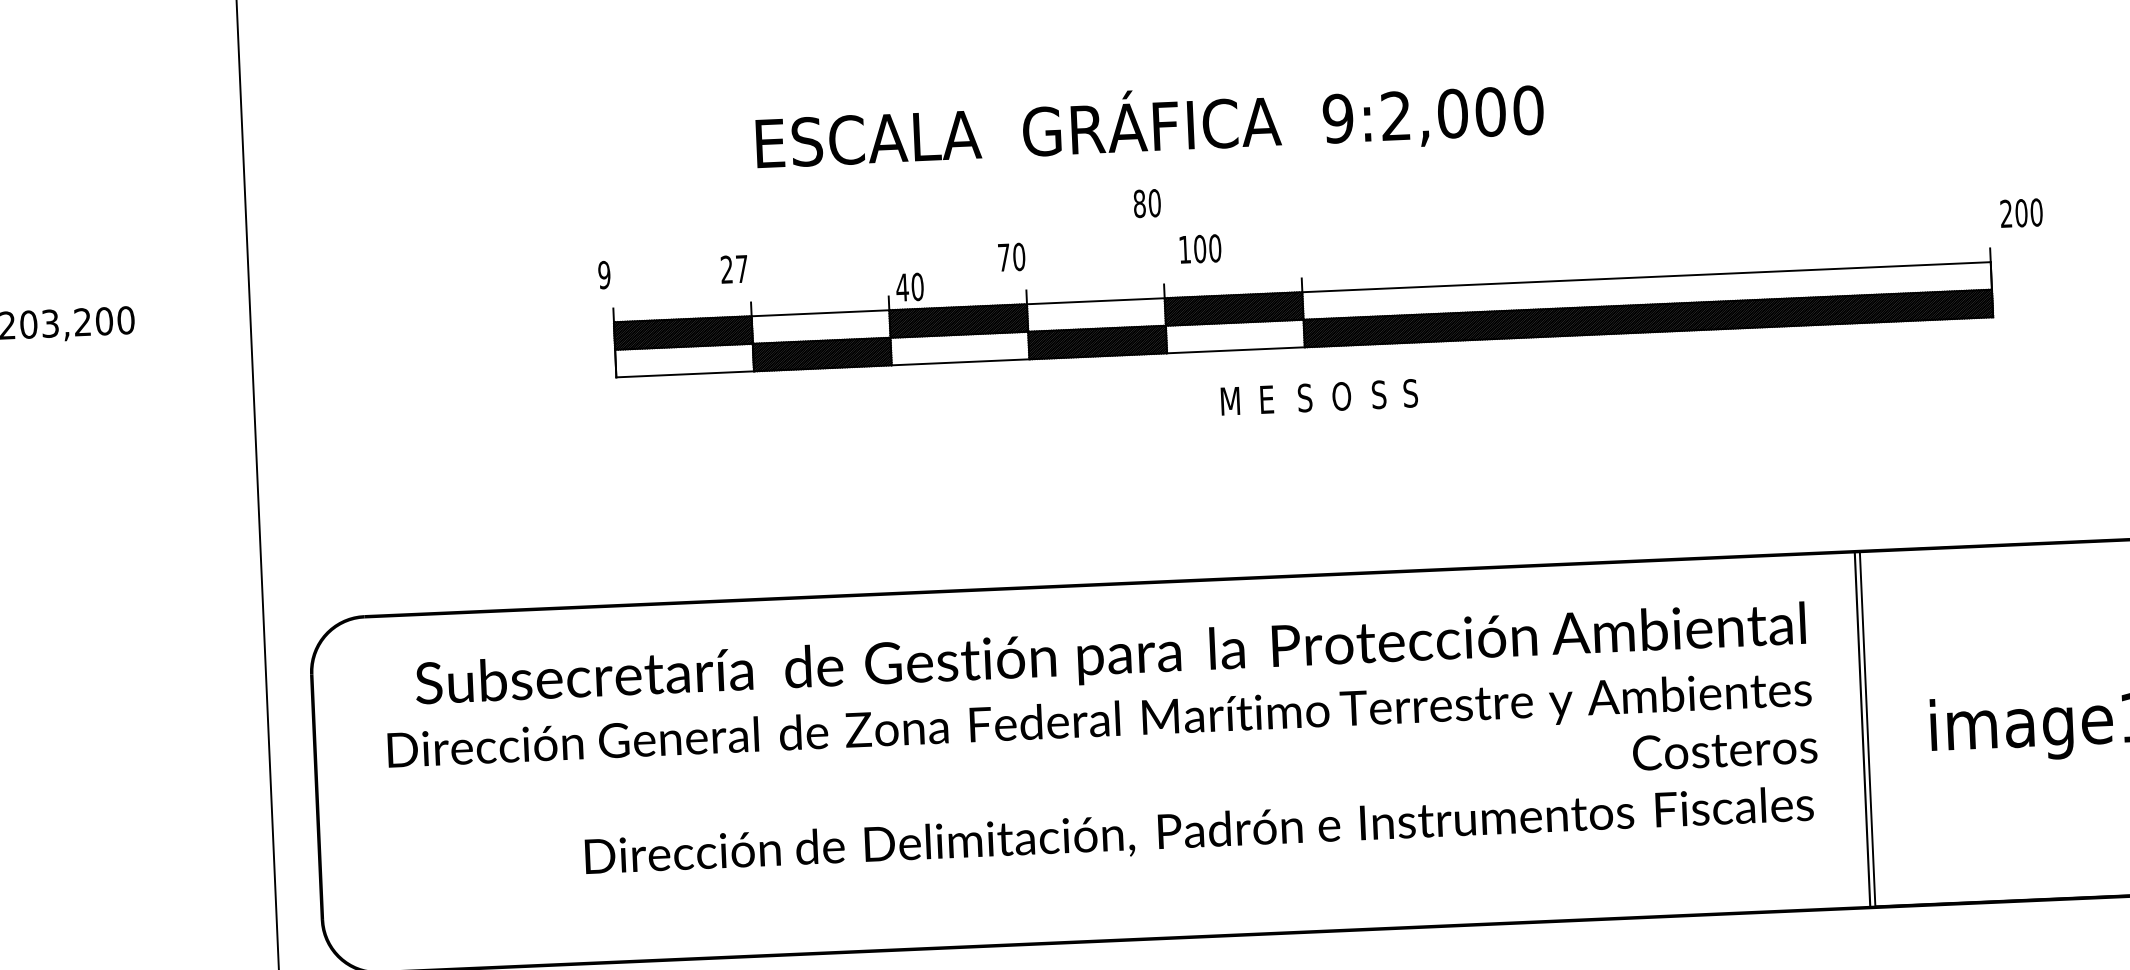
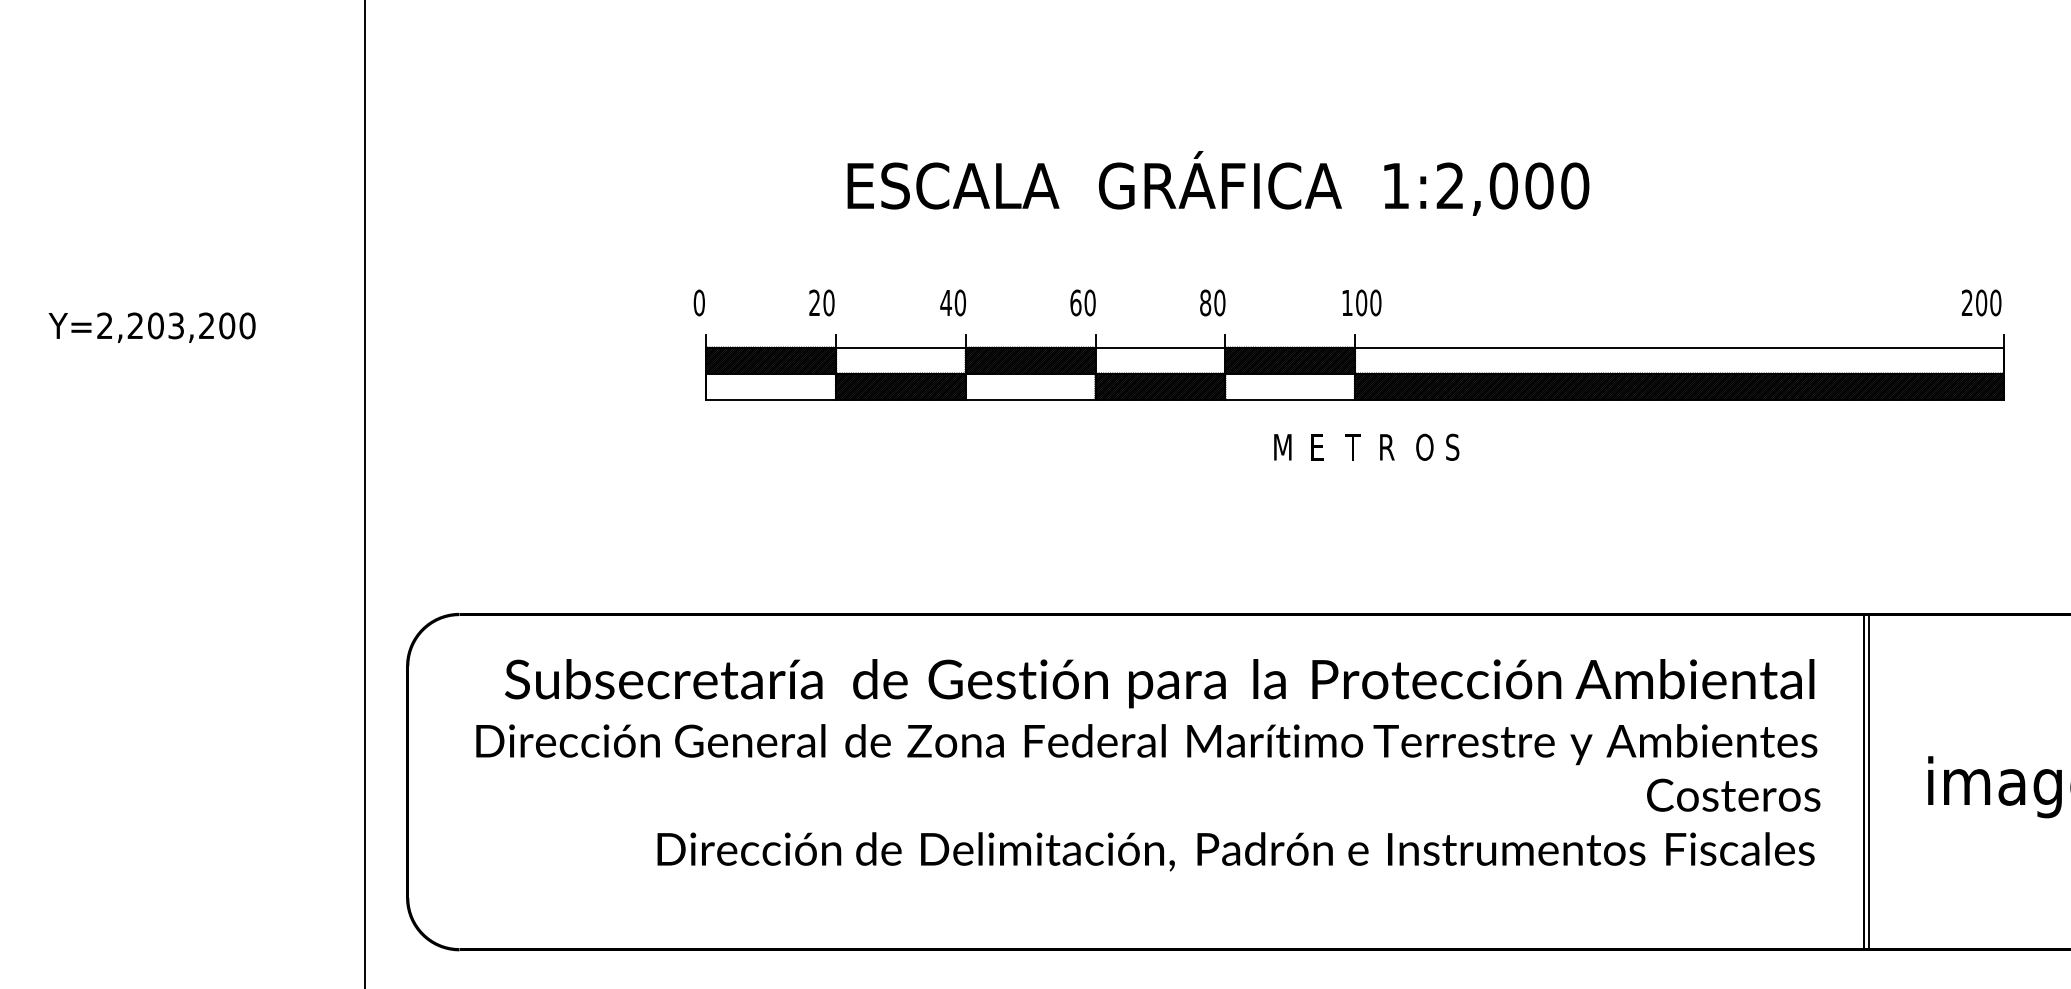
text: (1337, 118) -> (1395, 185), 9:2,000 -> 1:2,000
text: (1146, 203) -> (1212, 302), moved
text: (2021, 212) -> (1981, 302), moved
text: (1199, 248) -> (1361, 302), moved
text: (1003, 257) -> (1075, 302), 70 -> 60
text: (741, 268) -> (828, 302), 27 -> 20
text: (603, 275) -> (698, 303), 9 -> 0
text: (909, 286) -> (952, 302), moved
text: (1380, 393) -> (1424, 446), S -> O
text: (1341, 395) -> (1387, 446), O -> R
text: (1304, 397) -> (1352, 446), S -> T

